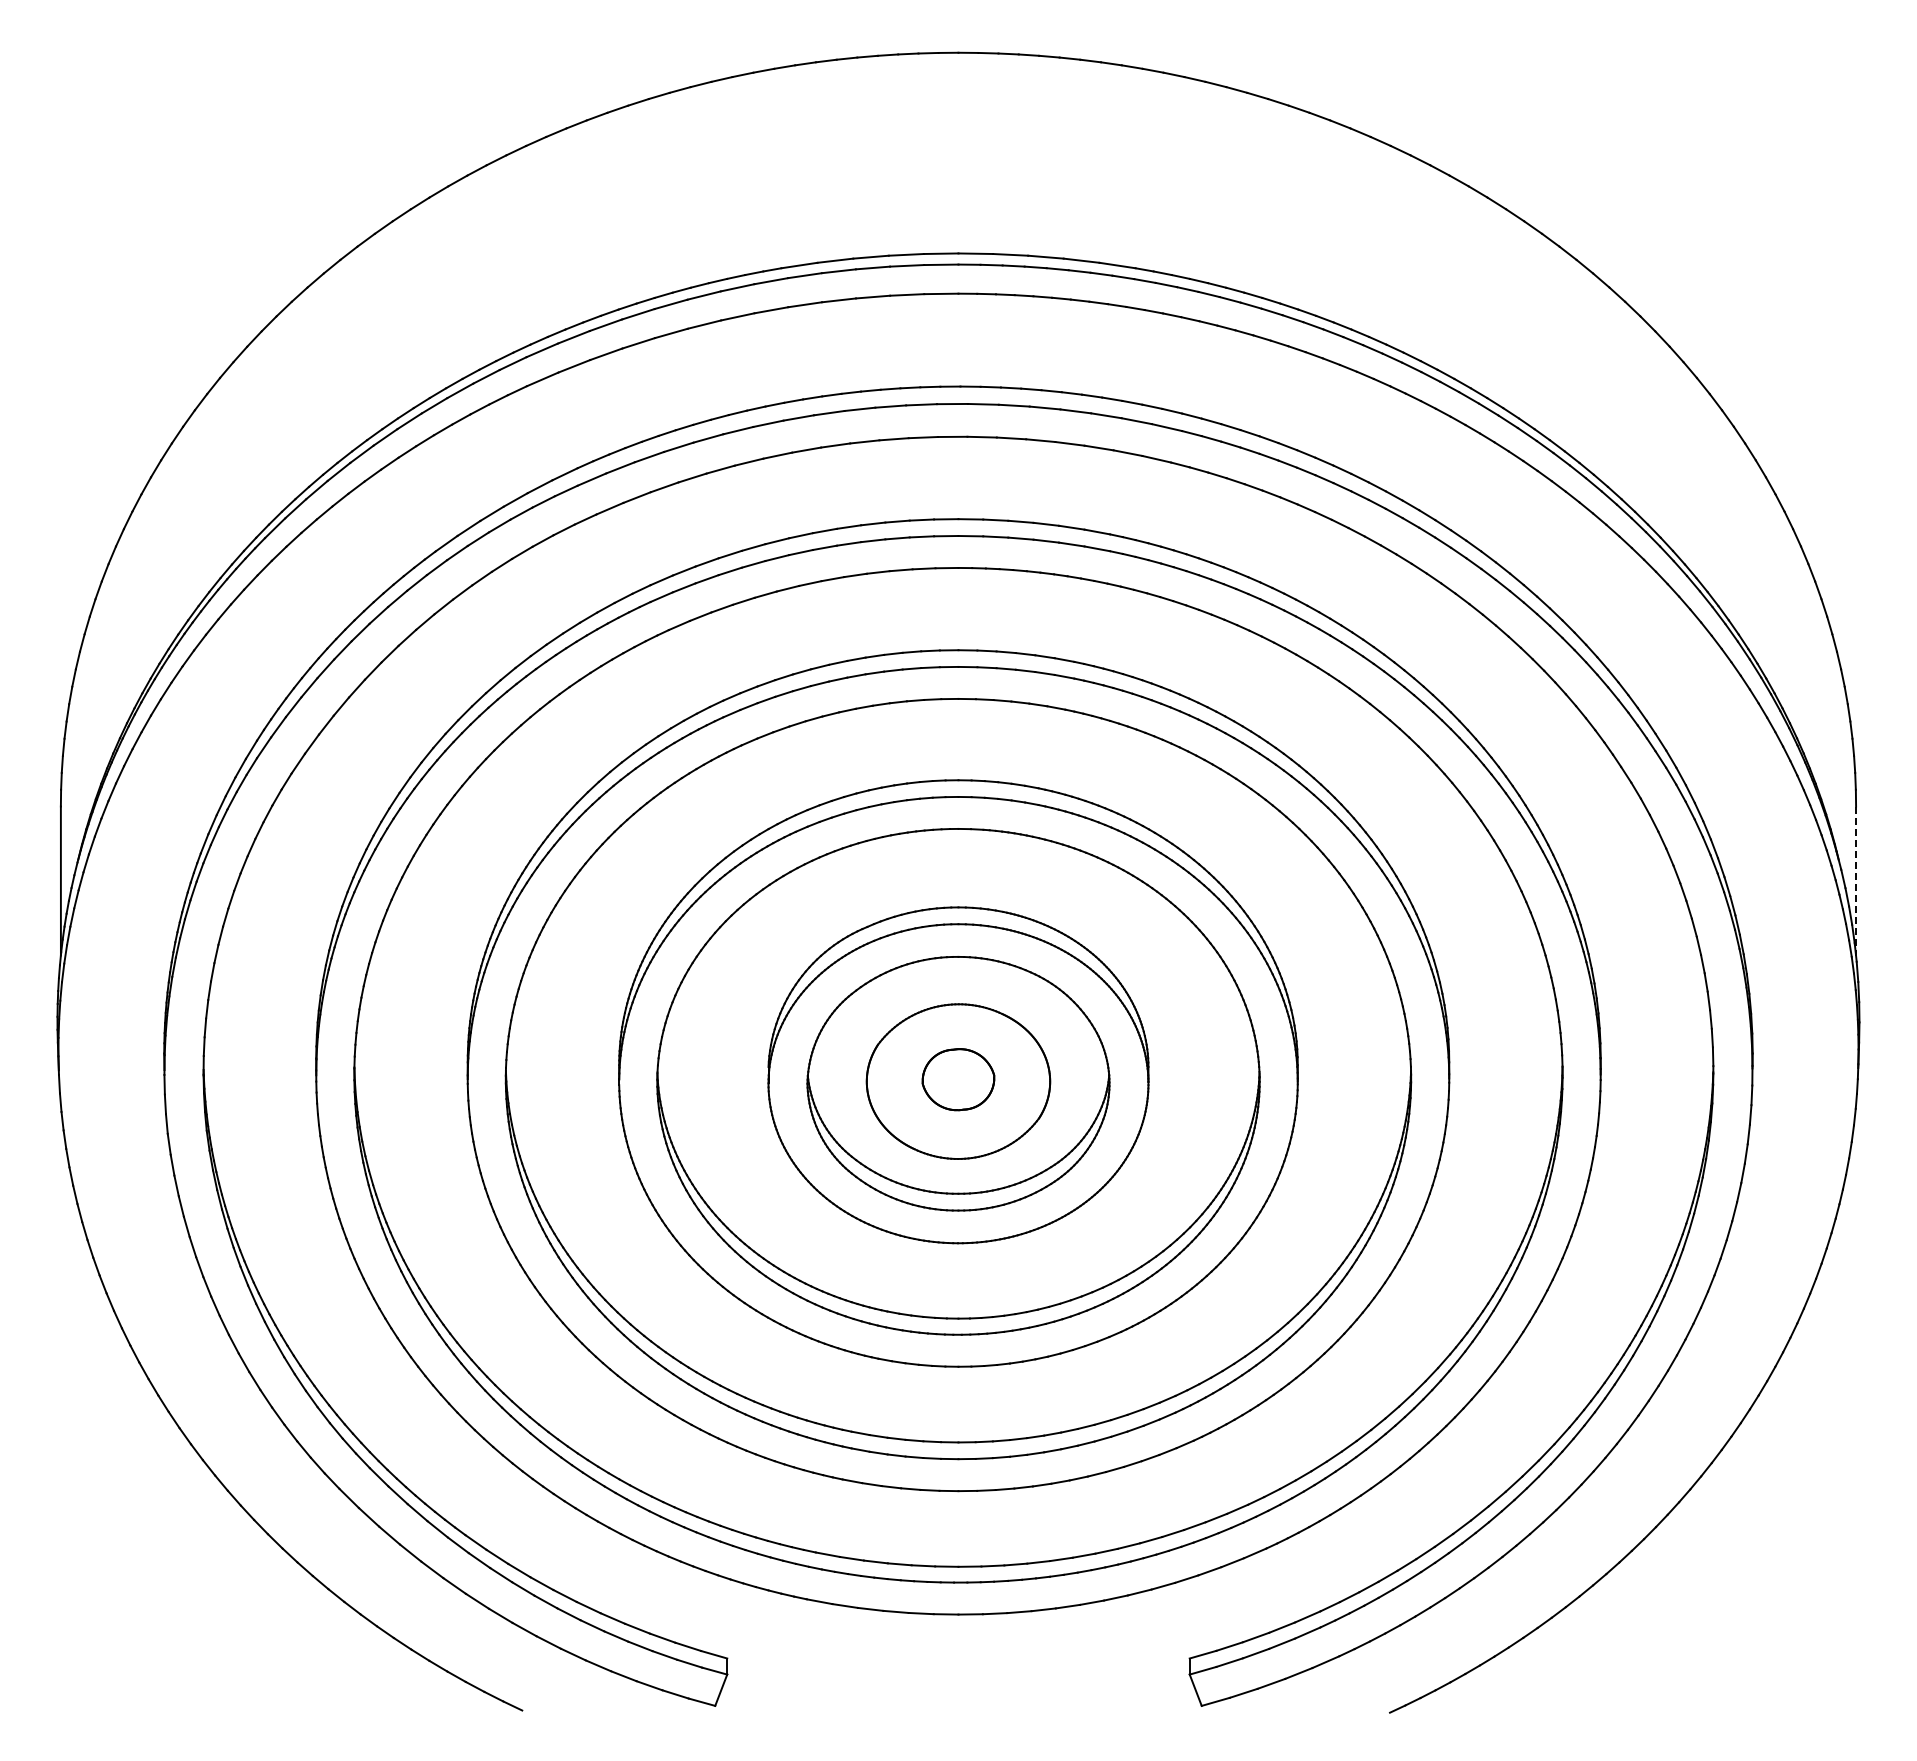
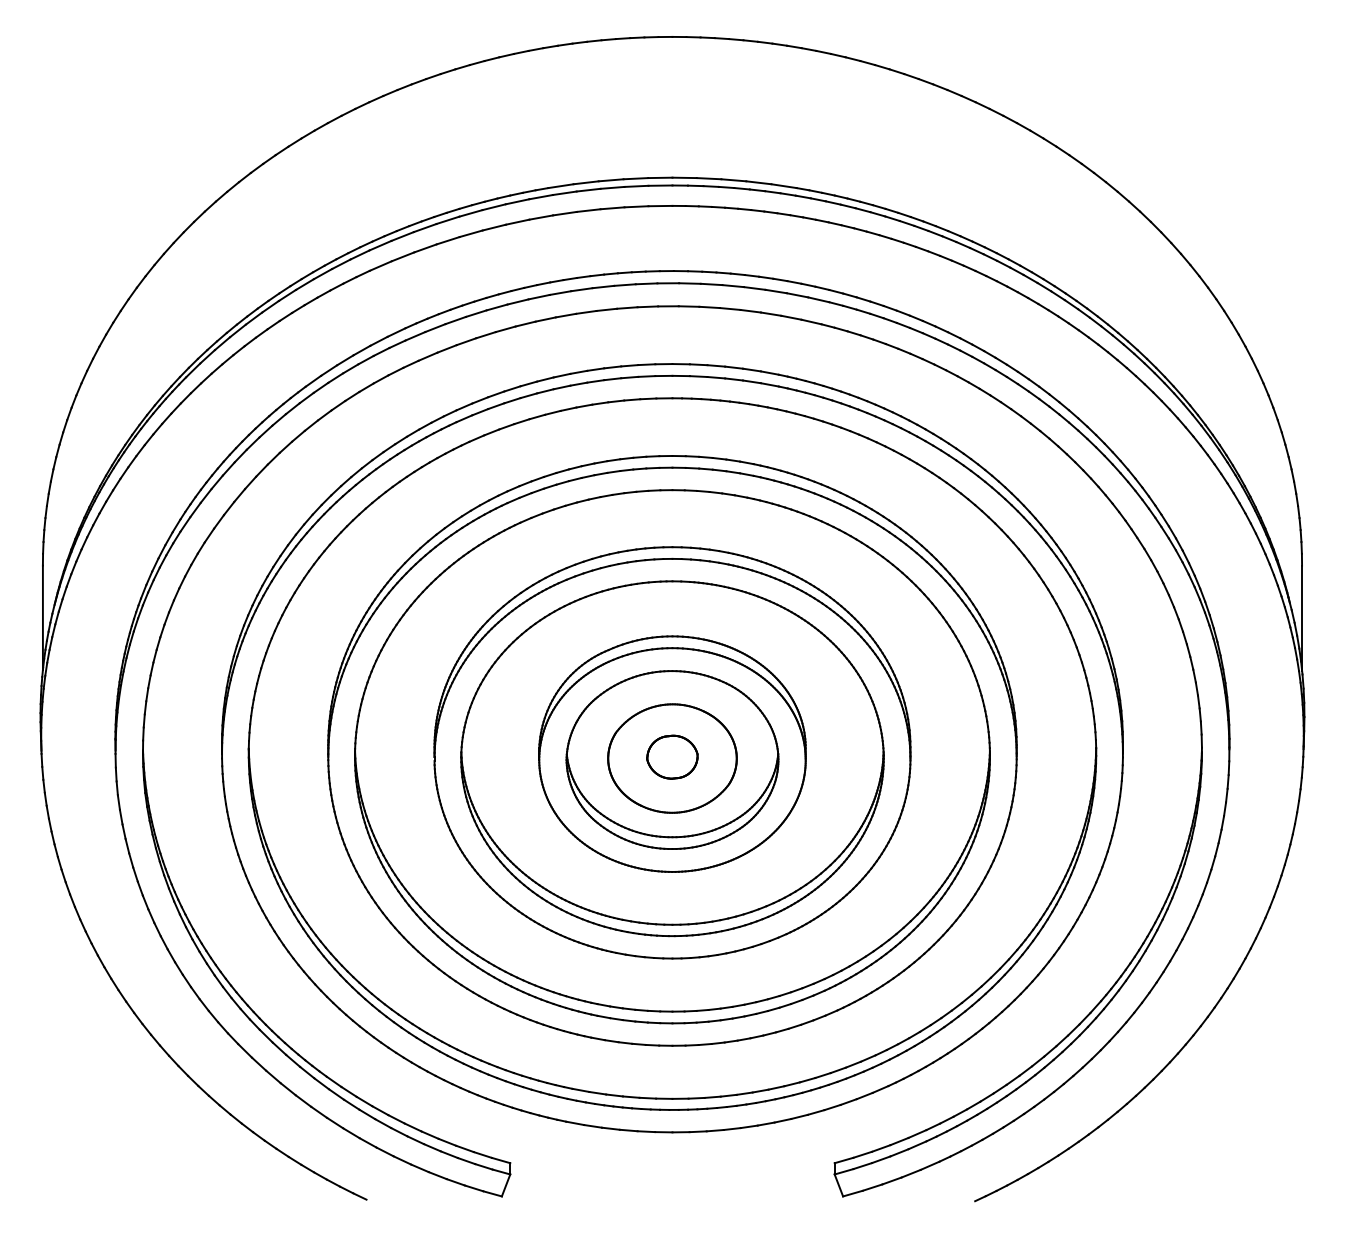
line: (1856, 881) -> (1302, 618), dashed -> solid

